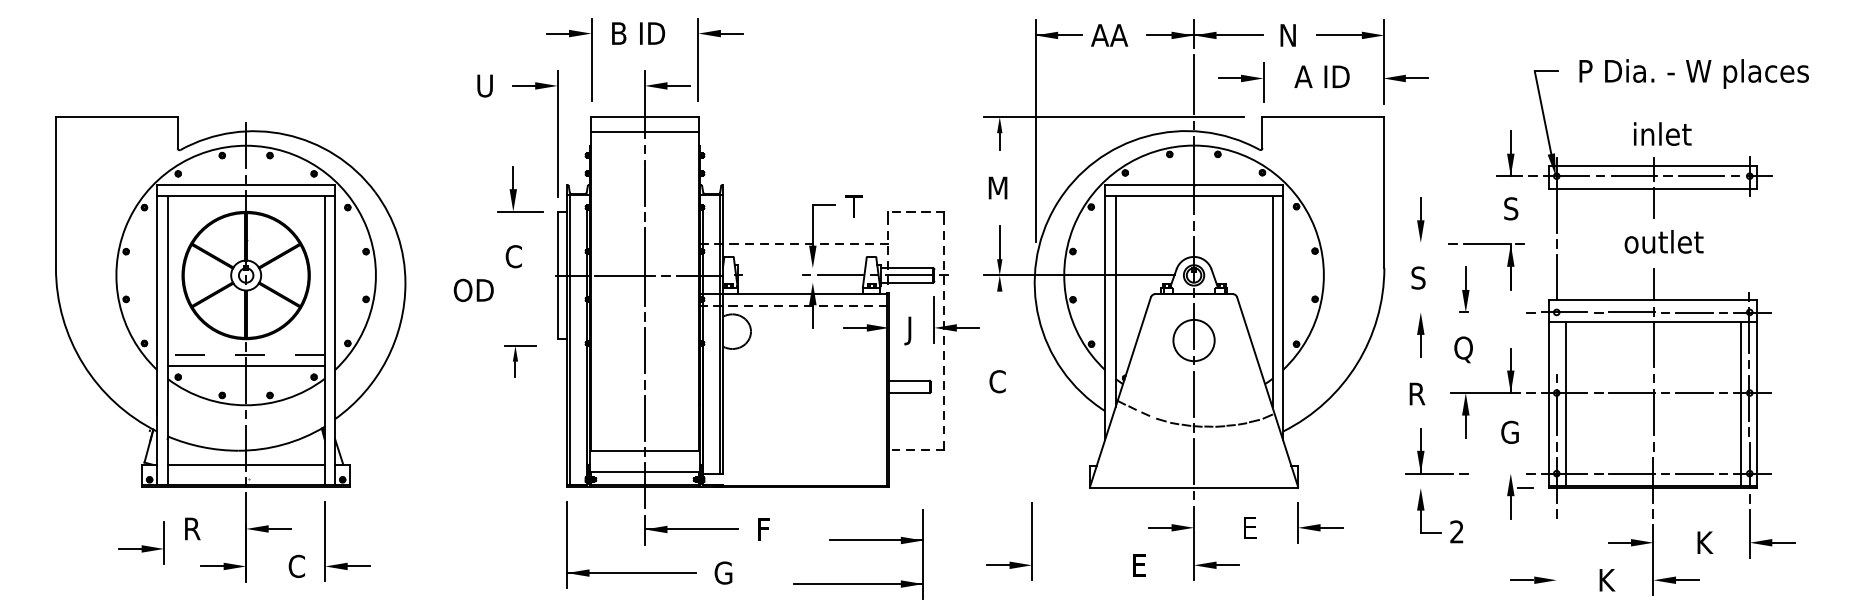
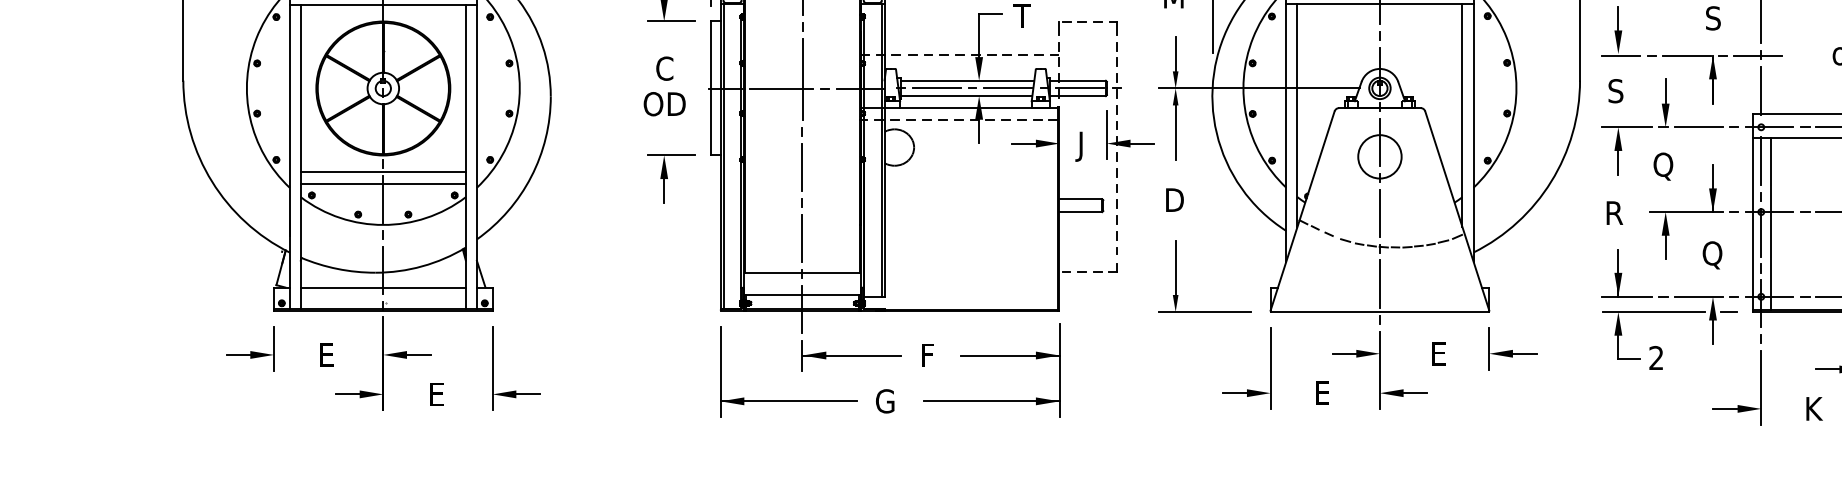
line: (1423, 244) -> (1621, 55), added
line: (1553, 244) -> (1757, 55), added
line: (801, 268) -> (967, 81), added
line: (772, 275) -> (936, 88), added
line: (800, 282) -> (966, 95), added
text: (473, 289) -> (664, 103), moved
line: (1428, 312) -> (1626, 127), added
line: (1496, 312) -> (1697, 127), added
line: (999, 317) -> (1175, 132), added
line: (1556, 344) -> (1761, 161), added
line: (245, 355) -> (382, 172), dashed -> solid
part: (520, 361) -> (671, 178), size x1.43
text: (998, 381) -> (1174, 199), C -> D
text: (1510, 433) -> (1712, 254), G -> Q
part: (1000, 453) -> (1176, 275), added
line: (1496, 473) -> (1697, 296), added
line: (1454, 488) -> (1653, 312), added
text: (192, 528) -> (326, 354), R -> E
part: (858, 540) -> (991, 355), moved
part: (141, 542) -> (250, 348), moved
line: (1556, 559) -> (1761, 387), added
part: (1009, 561) -> (1246, 389), moved
part: (347, 562) -> (516, 390), moved
text: (296, 566) -> (436, 394), C -> E

